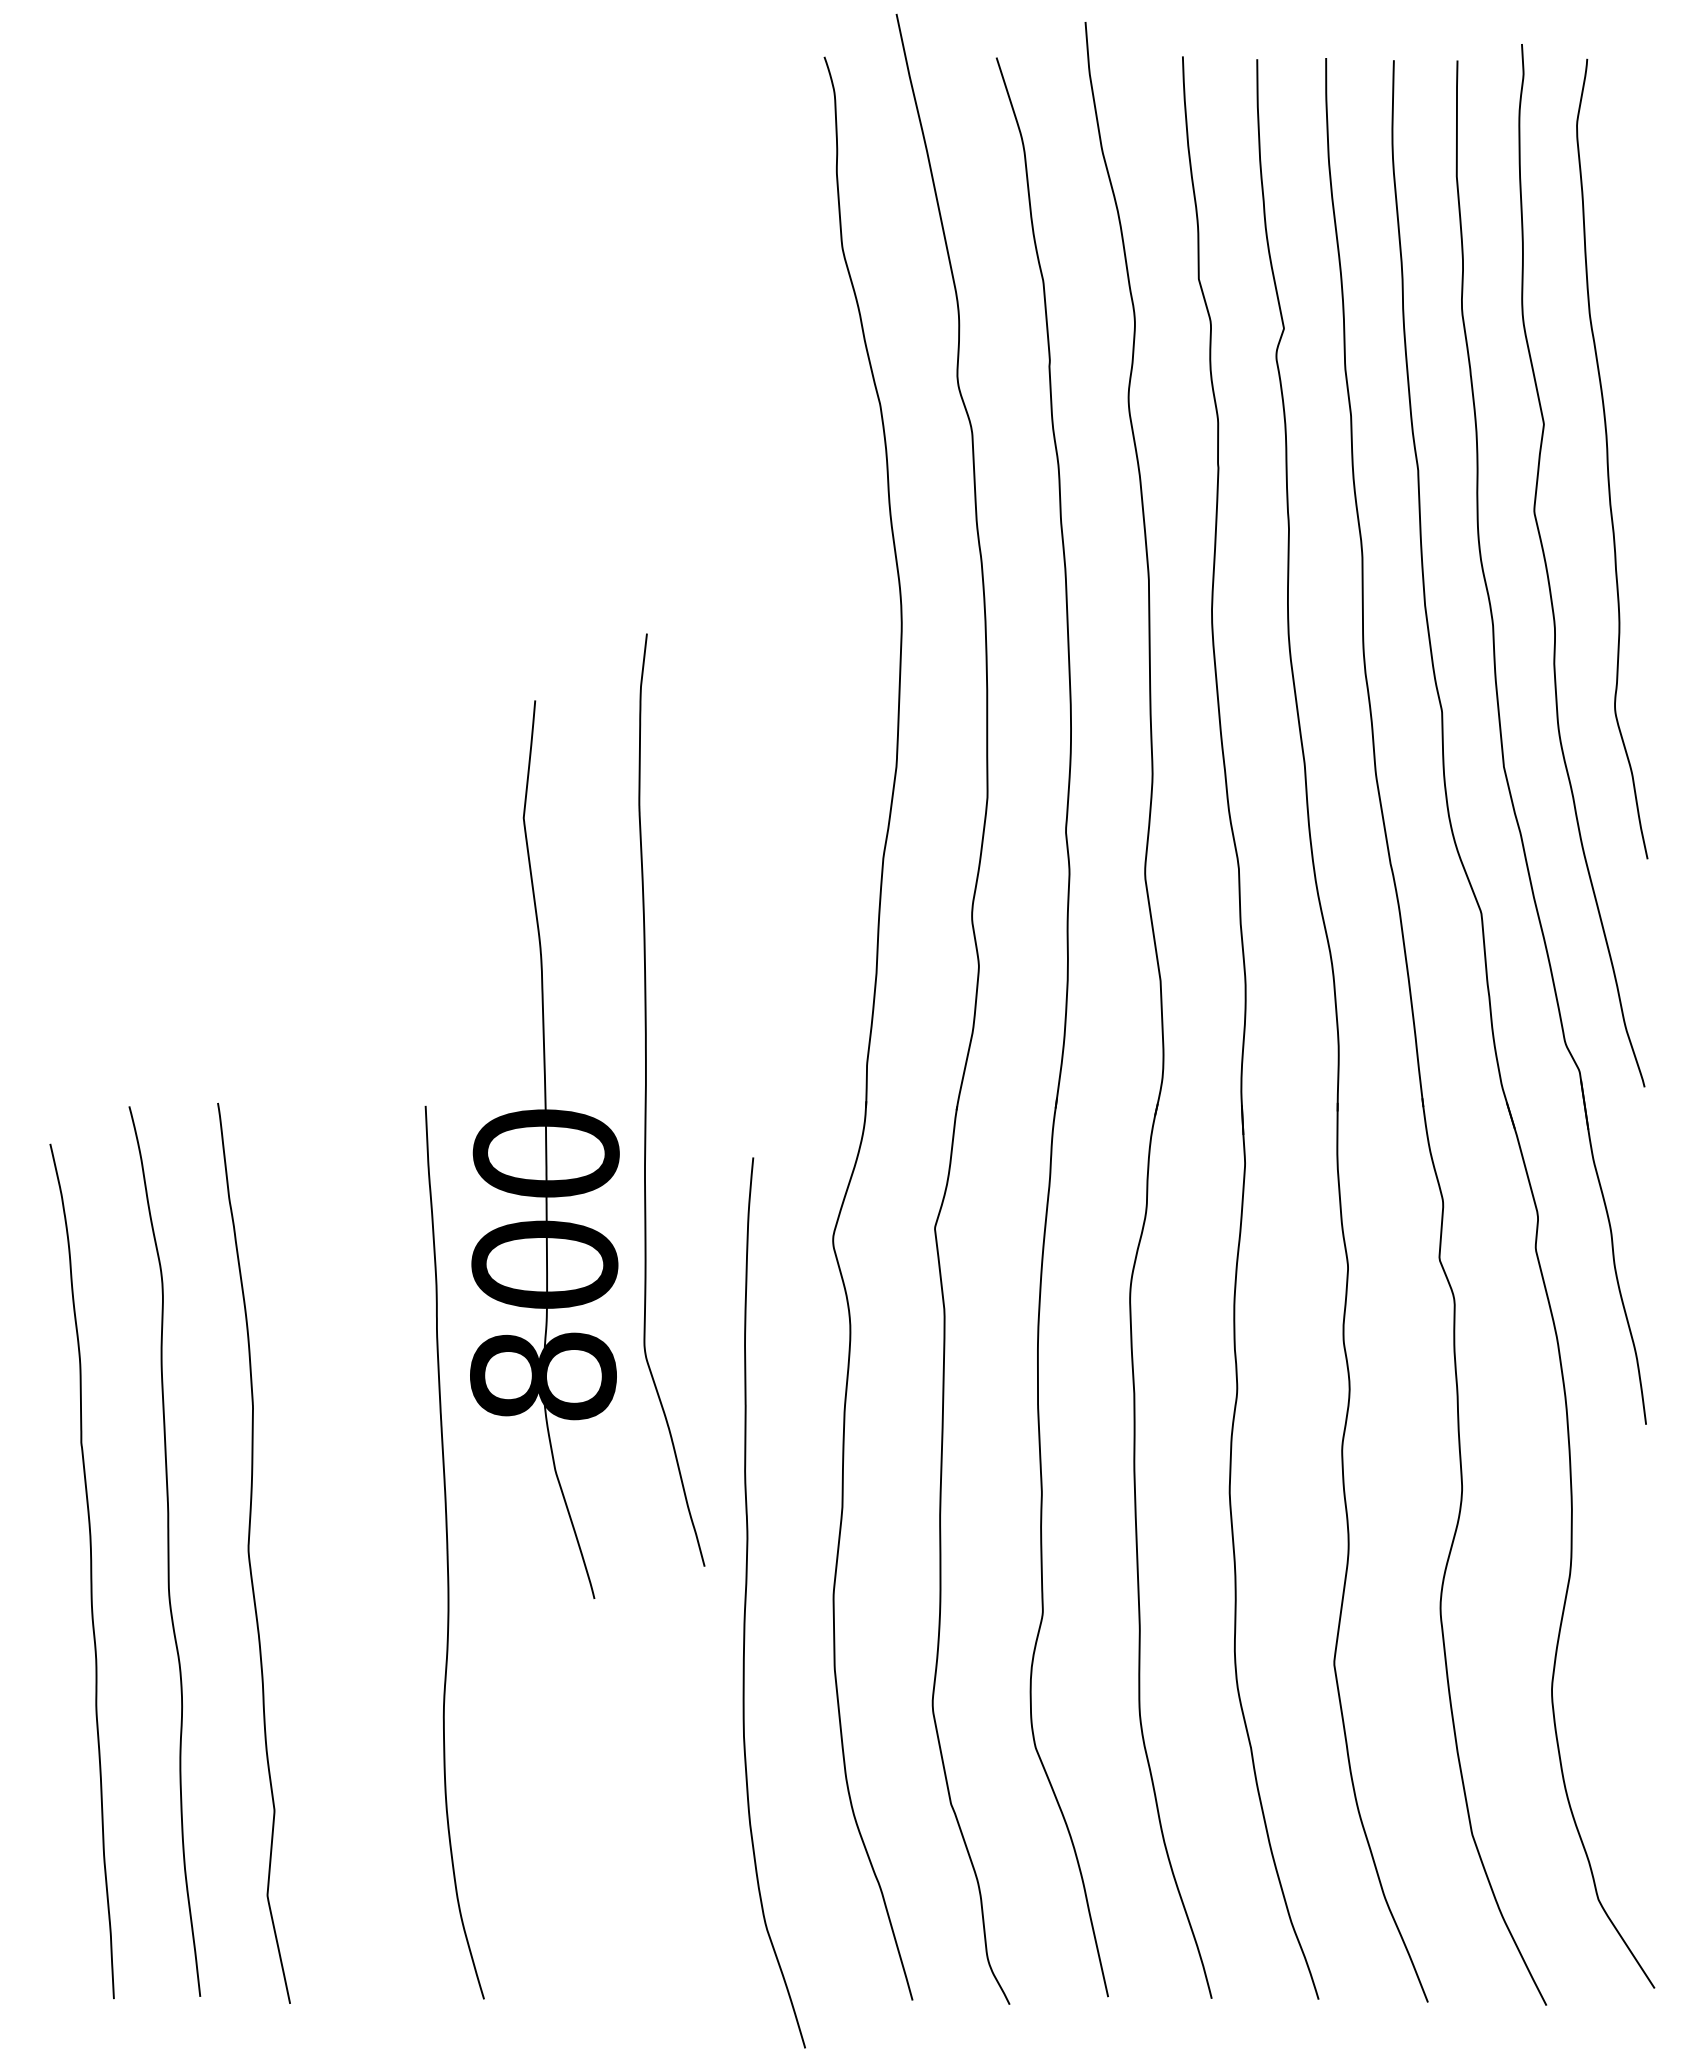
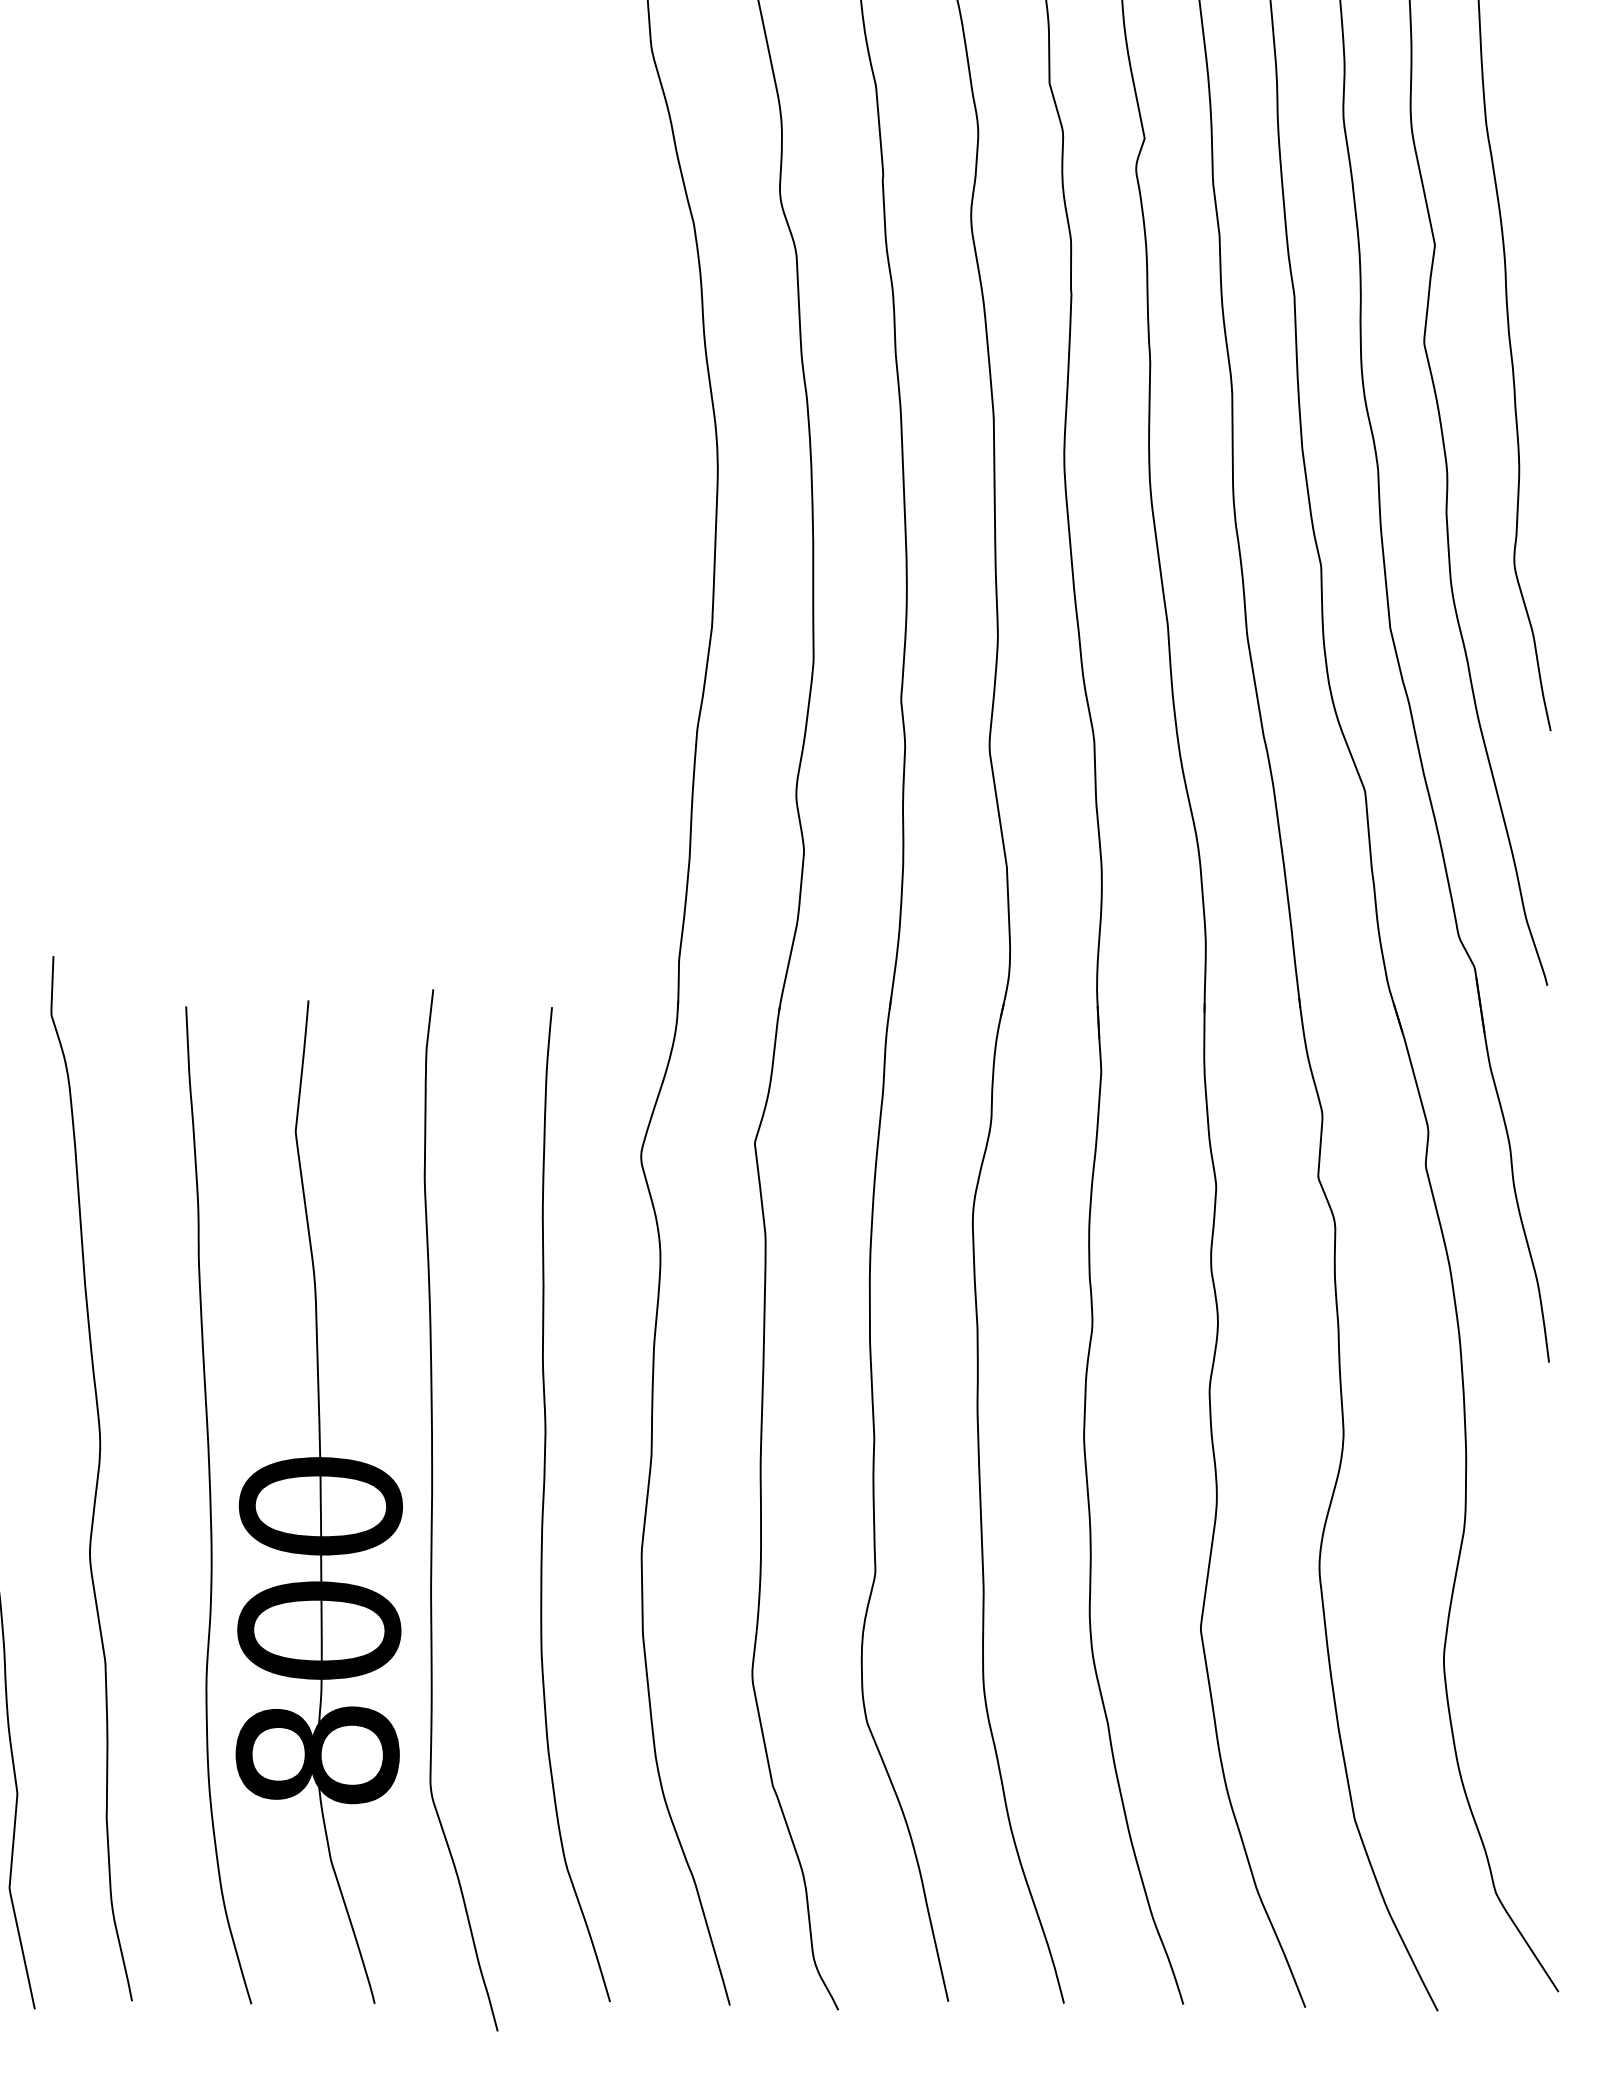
curve: (646, 1099) -> (432, 1509), moved
part: (544, 1149) -> (318, 1501), moved
curve: (345, 1528) -> (96, 1478), added
curve: (746, 1602) -> (544, 1504), moved

